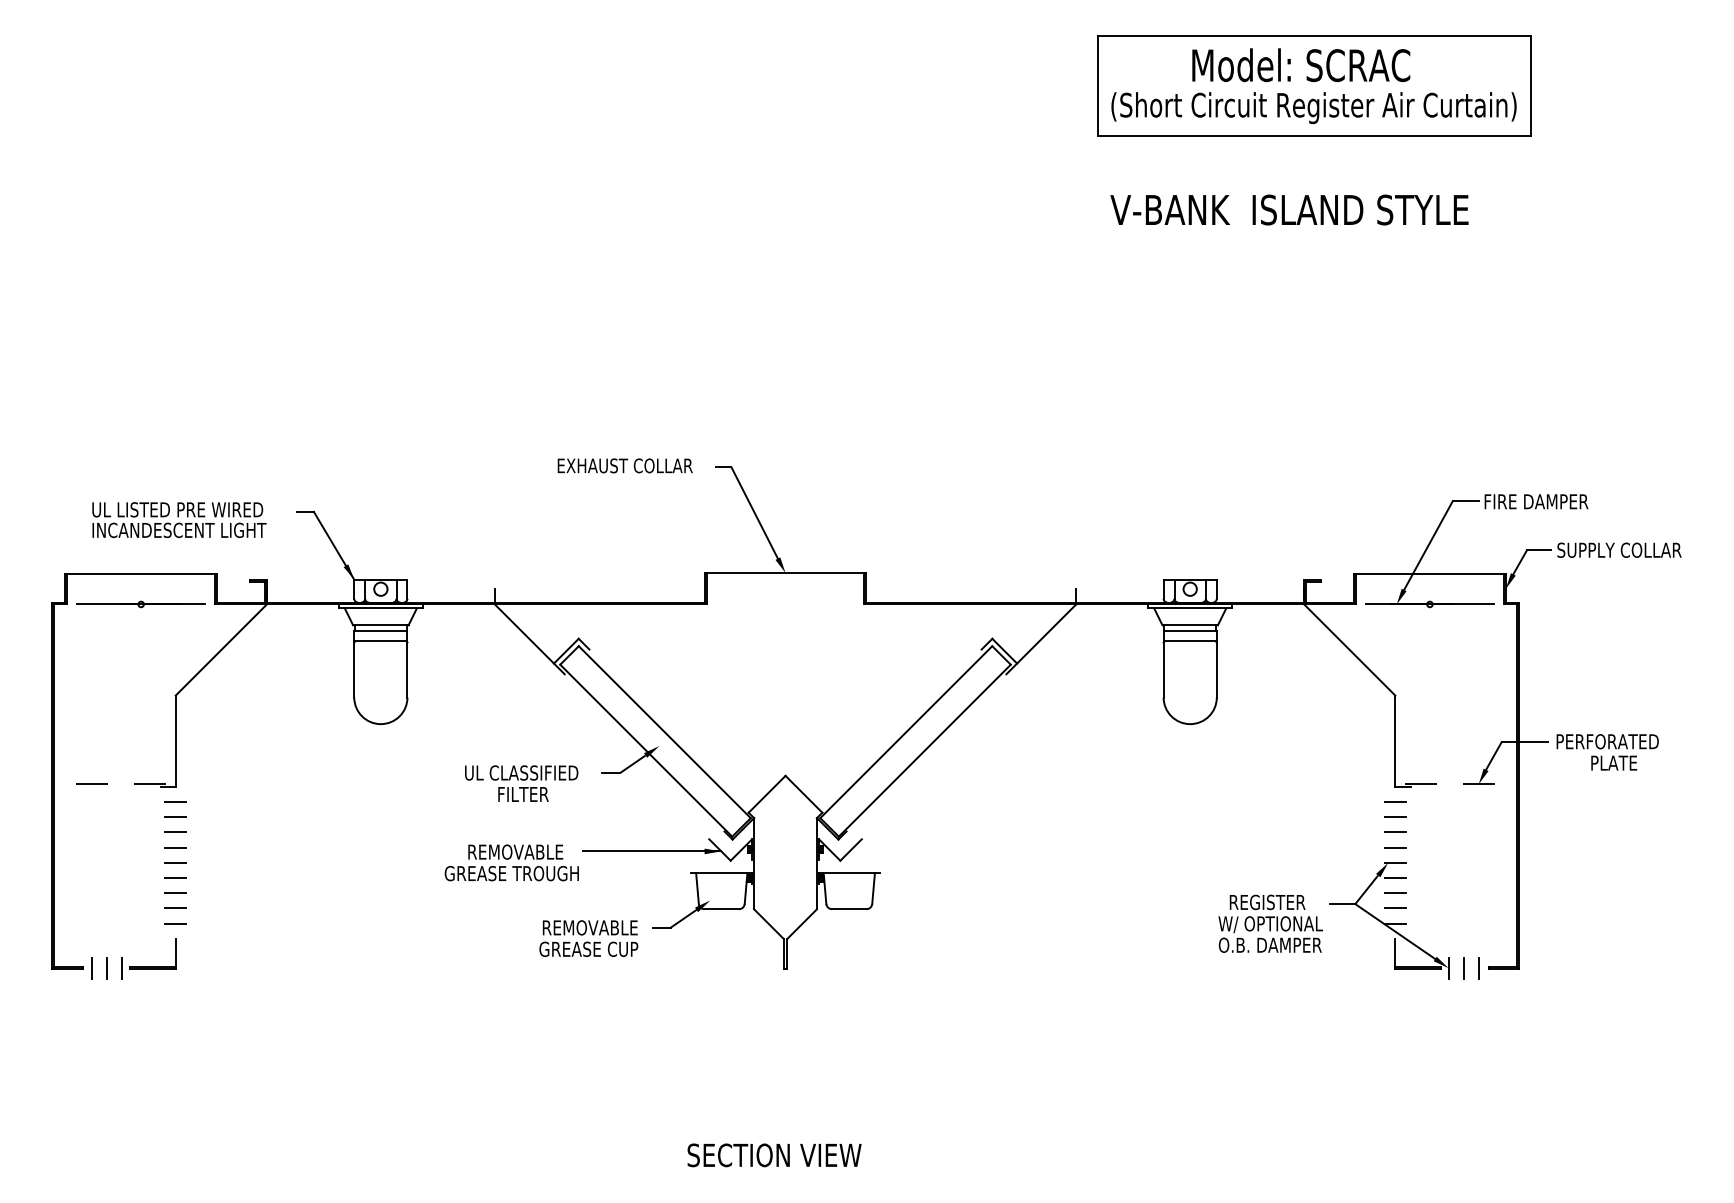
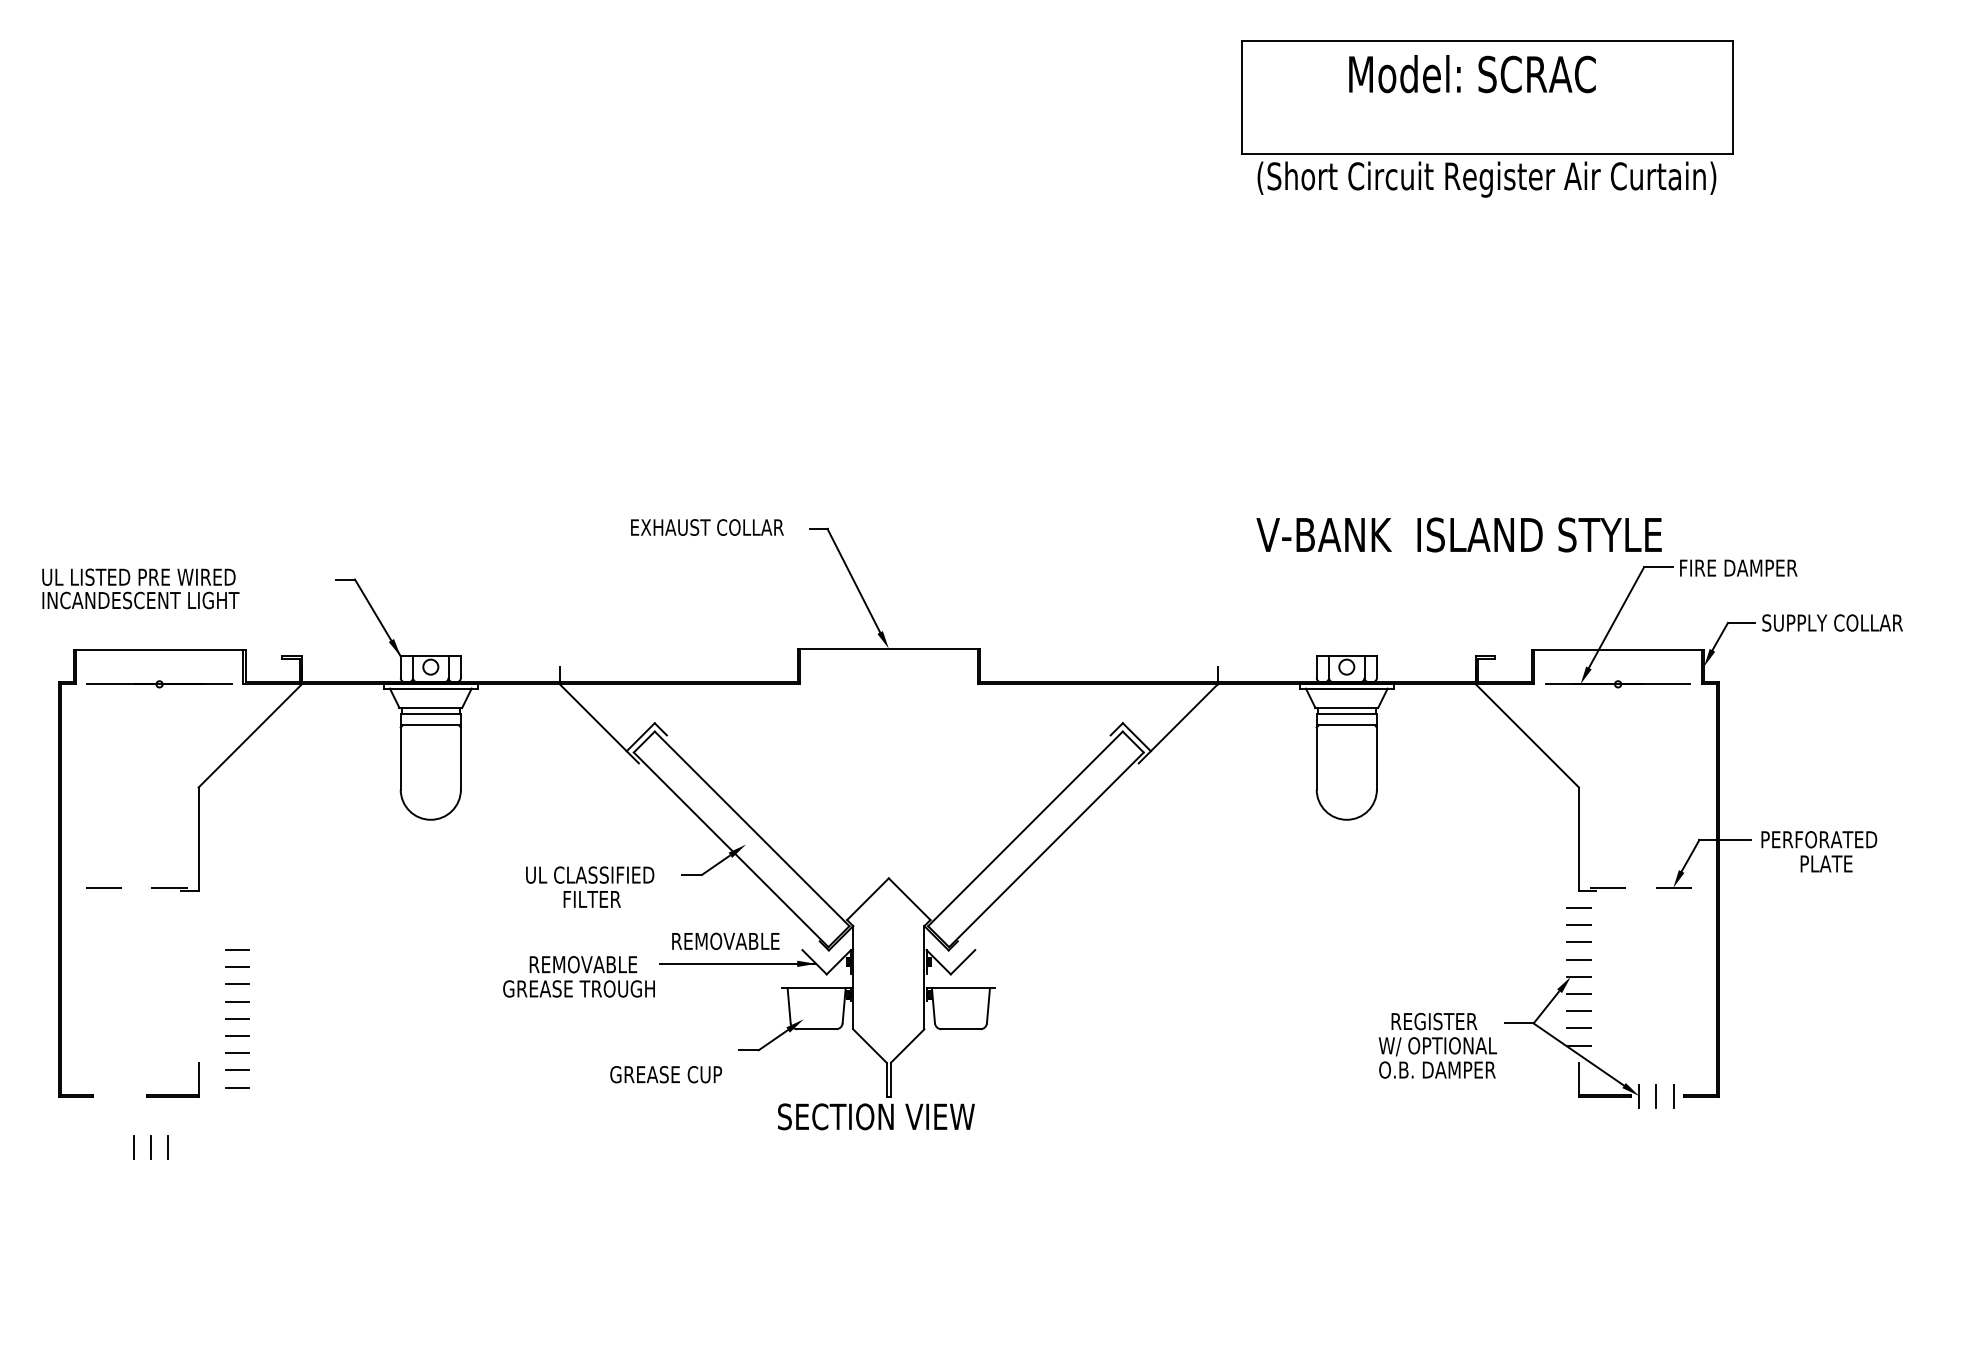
text: (1313, 108) -> (1486, 179), moved
text: (1288, 209) -> (1458, 534), moved
text: (179, 519) -> (140, 588), moved
part: (175, 862) -> (237, 1018), moved
text: (589, 927) -> (725, 941), moved
part: (106, 968) -> (150, 1147), moved
text: (774, 1155) -> (876, 1116), moved

